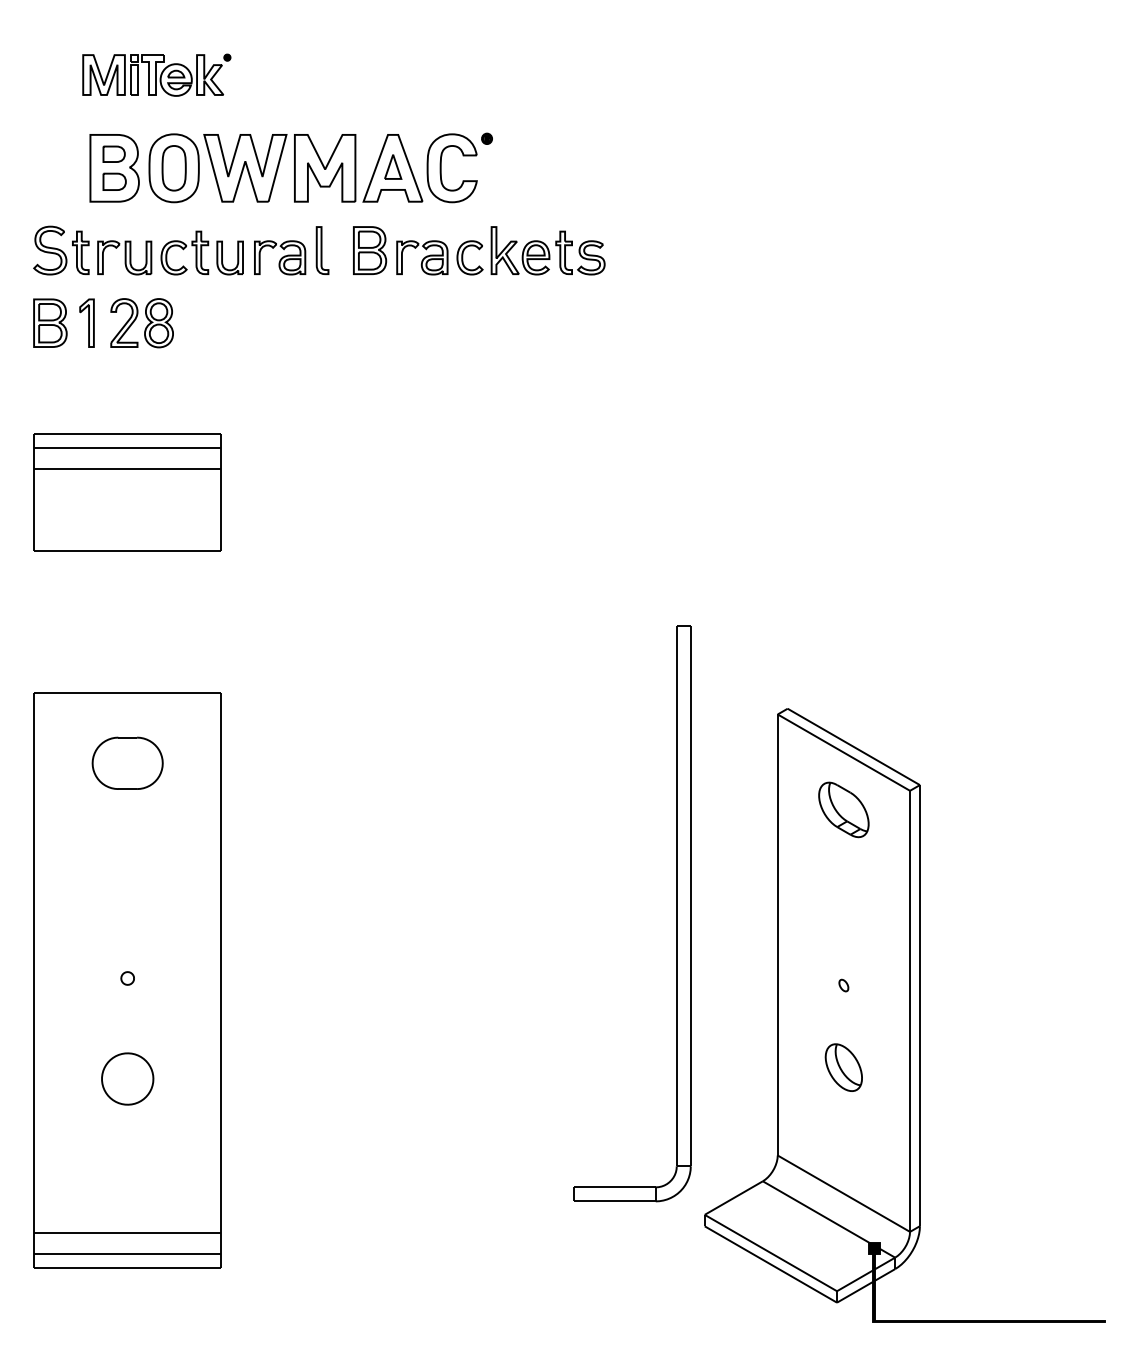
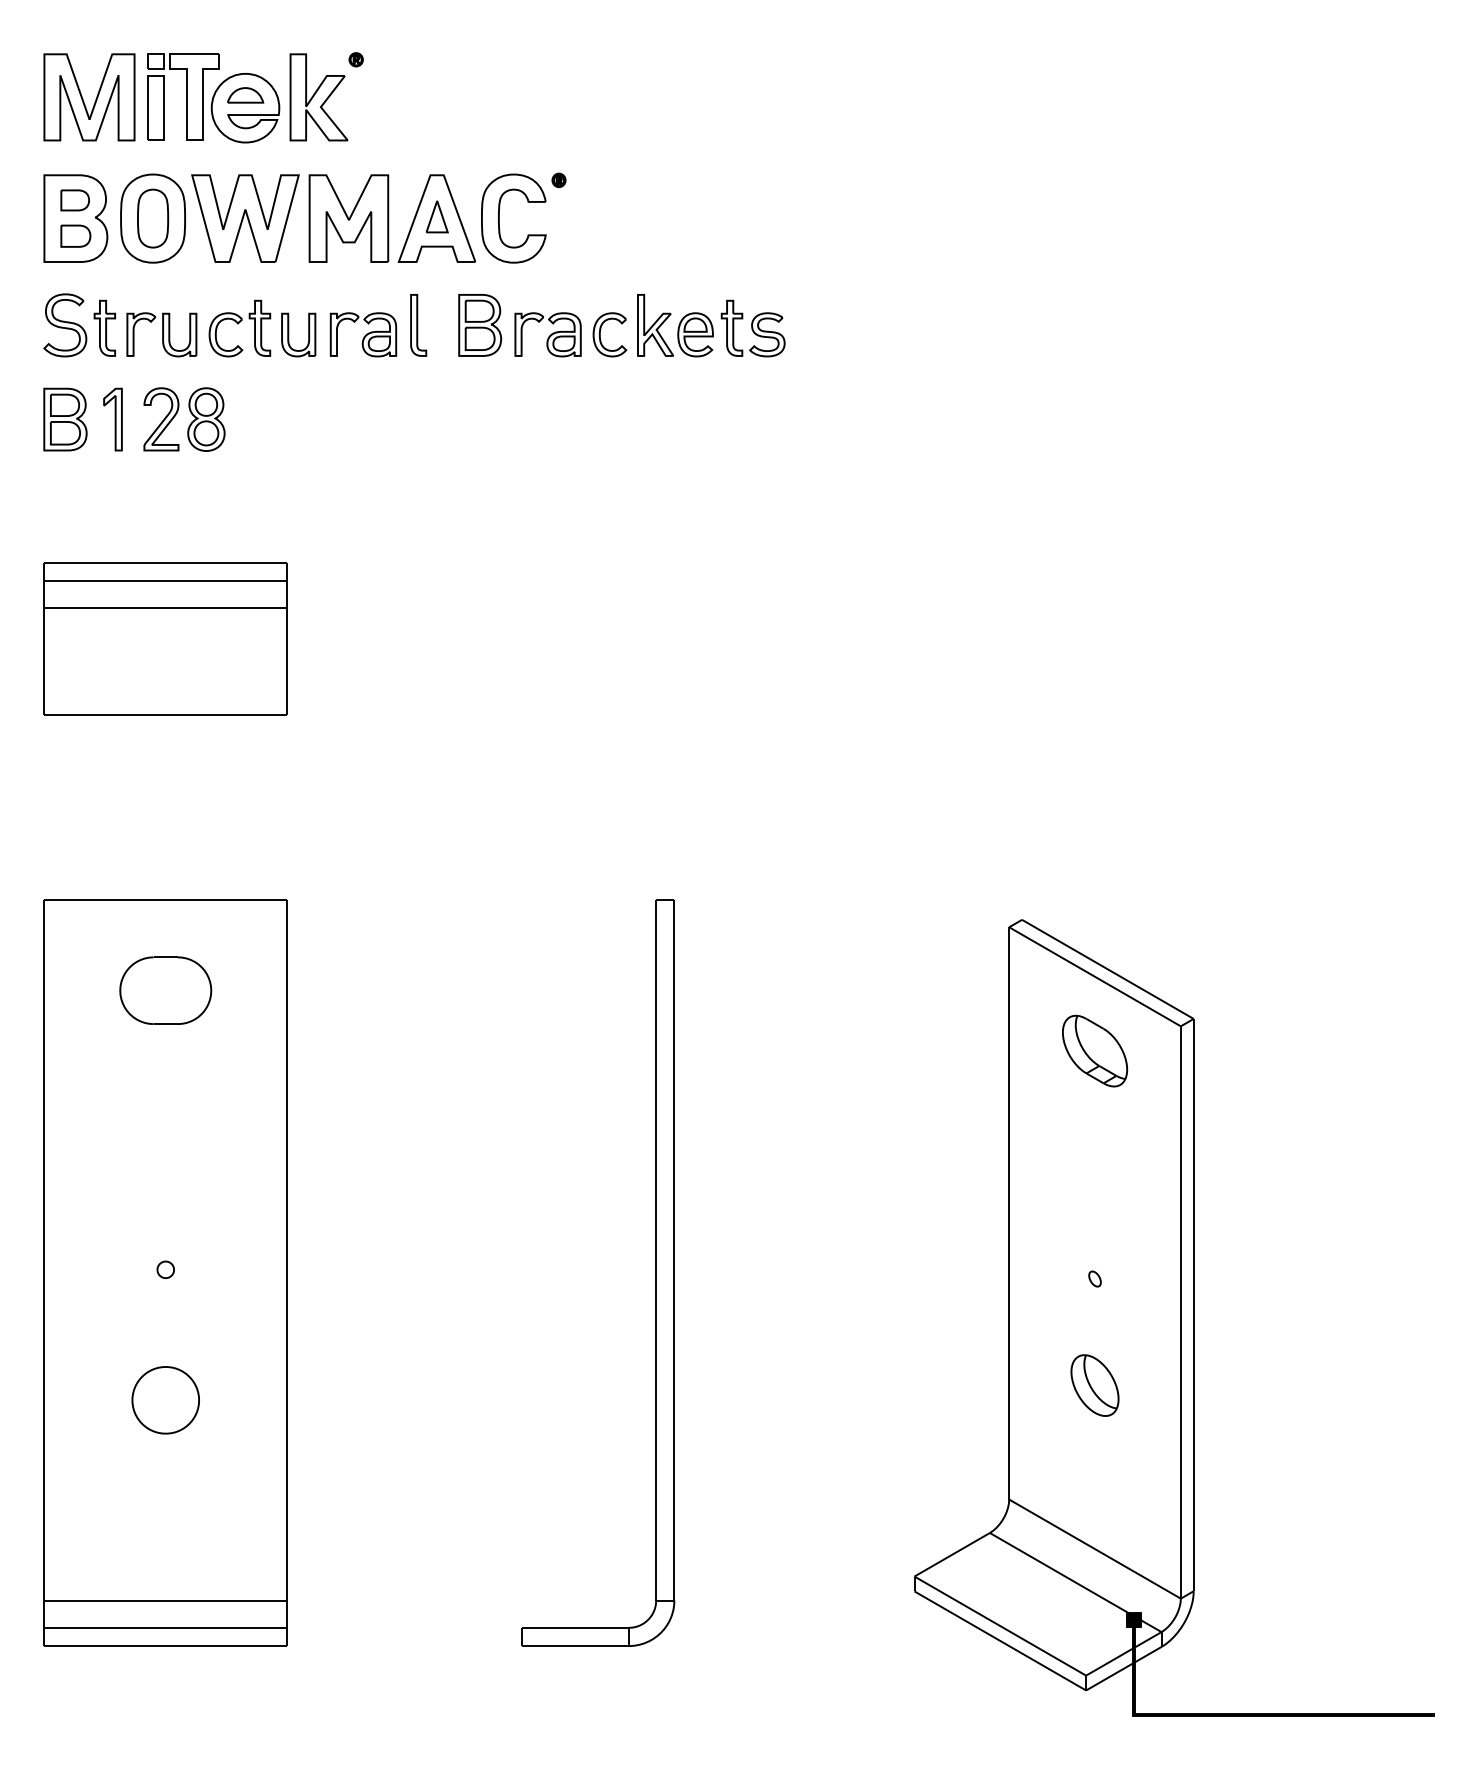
part: (156, 74) -> (203, 97), size x1.67
part: (290, 167) -> (304, 217), moved
part: (676, 913) -> (655, 1272), moved

